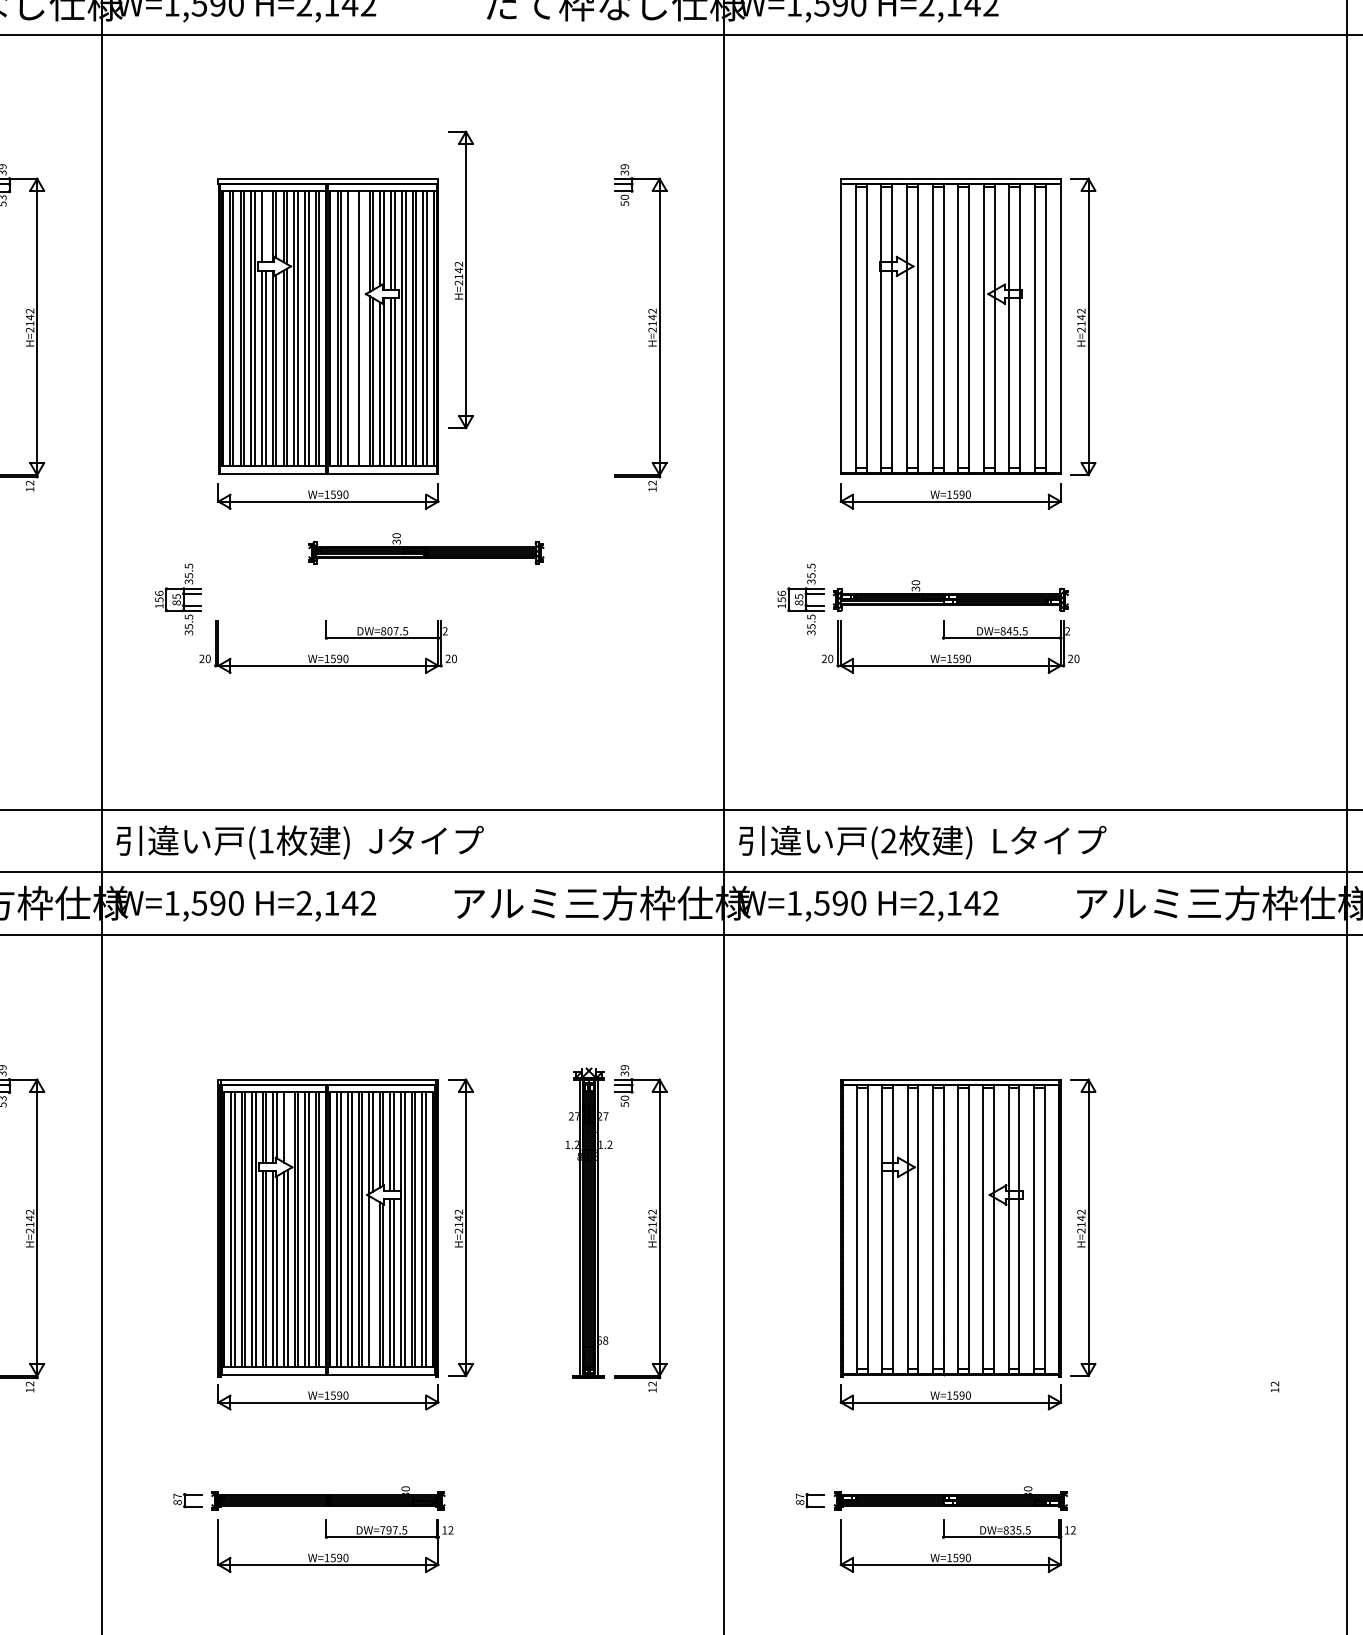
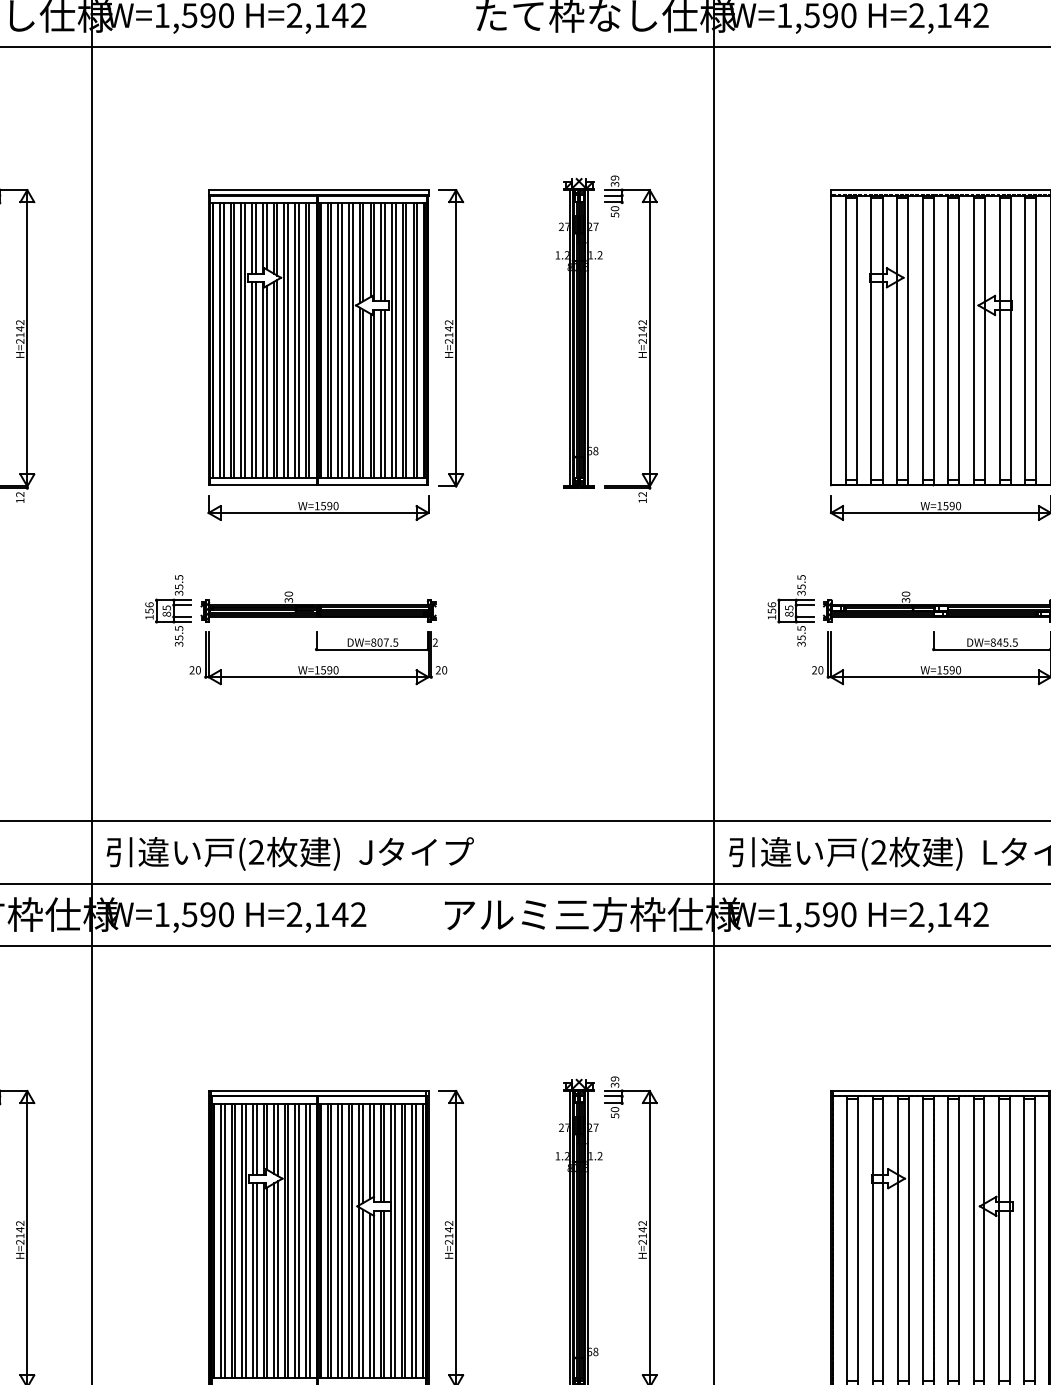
line: (265, 226) -> (255, 237), added
part: (460, 279) -> (450, 337), moved
part: (588, 321) -> (578, 332), added
line: (351, 328) -> (341, 339), added
line: (362, 328) -> (352, 339), added
part: (426, 548) -> (318, 606), moved
text: (265, 840) -> (255, 851), (1 -> (2
line: (287, 1128) -> (277, 1139), added
line: (372, 1282) -> (362, 1293), added

